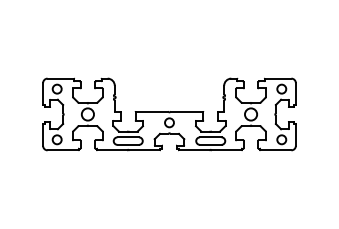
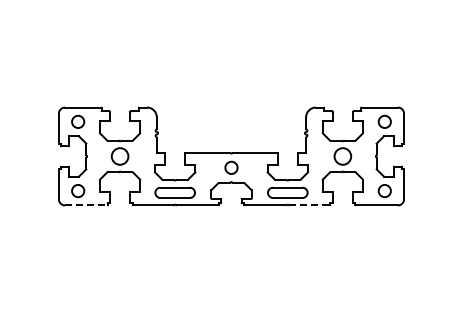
line: (63, 150) -> (86, 205), solid -> dashed
line: (227, 150) -> (310, 205), solid -> dashed

